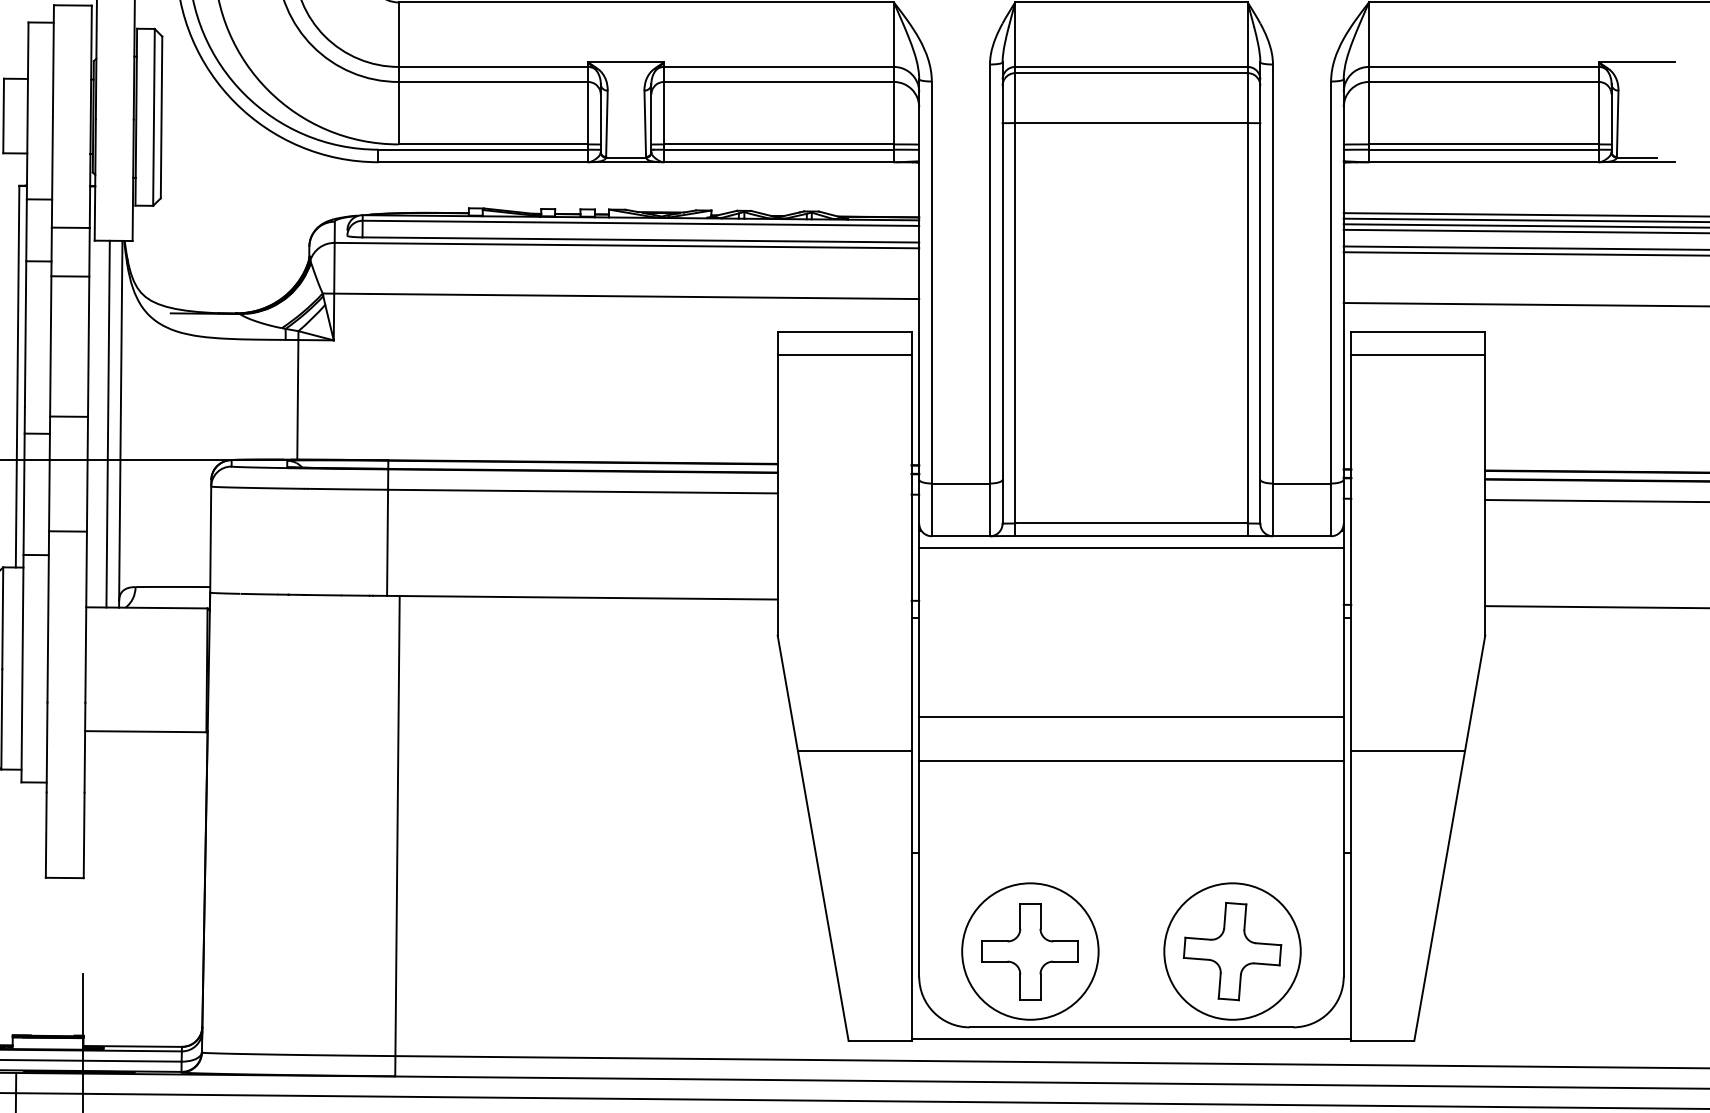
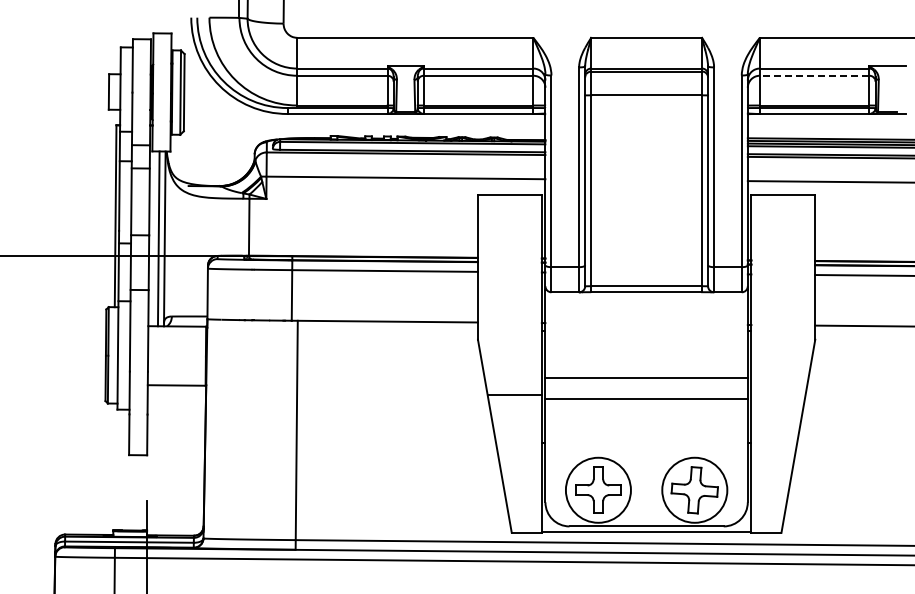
line: (1483, 81) -> (814, 75), solid -> dashed
line: (843, 356) -> (509, 206), removed
line: (1418, 356) -> (783, 206), removed
line: (1131, 549) -> (646, 298), removed
line: (1408, 750) -> (778, 394), removed

